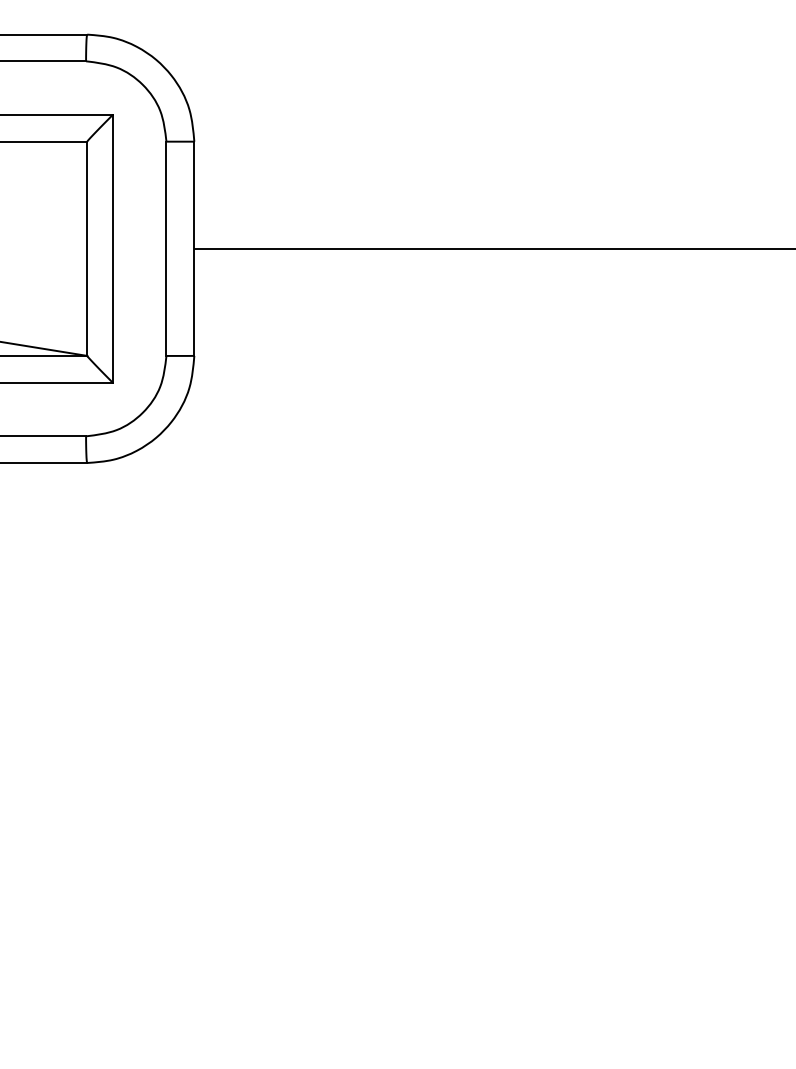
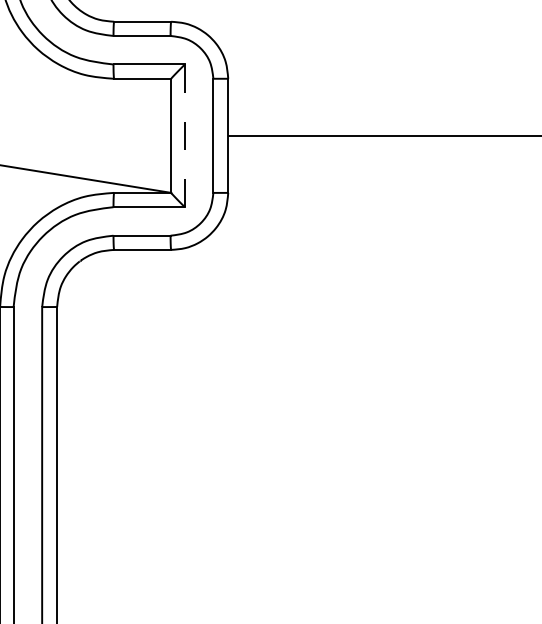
line: (112, 250) -> (184, 136), solid -> dashed

